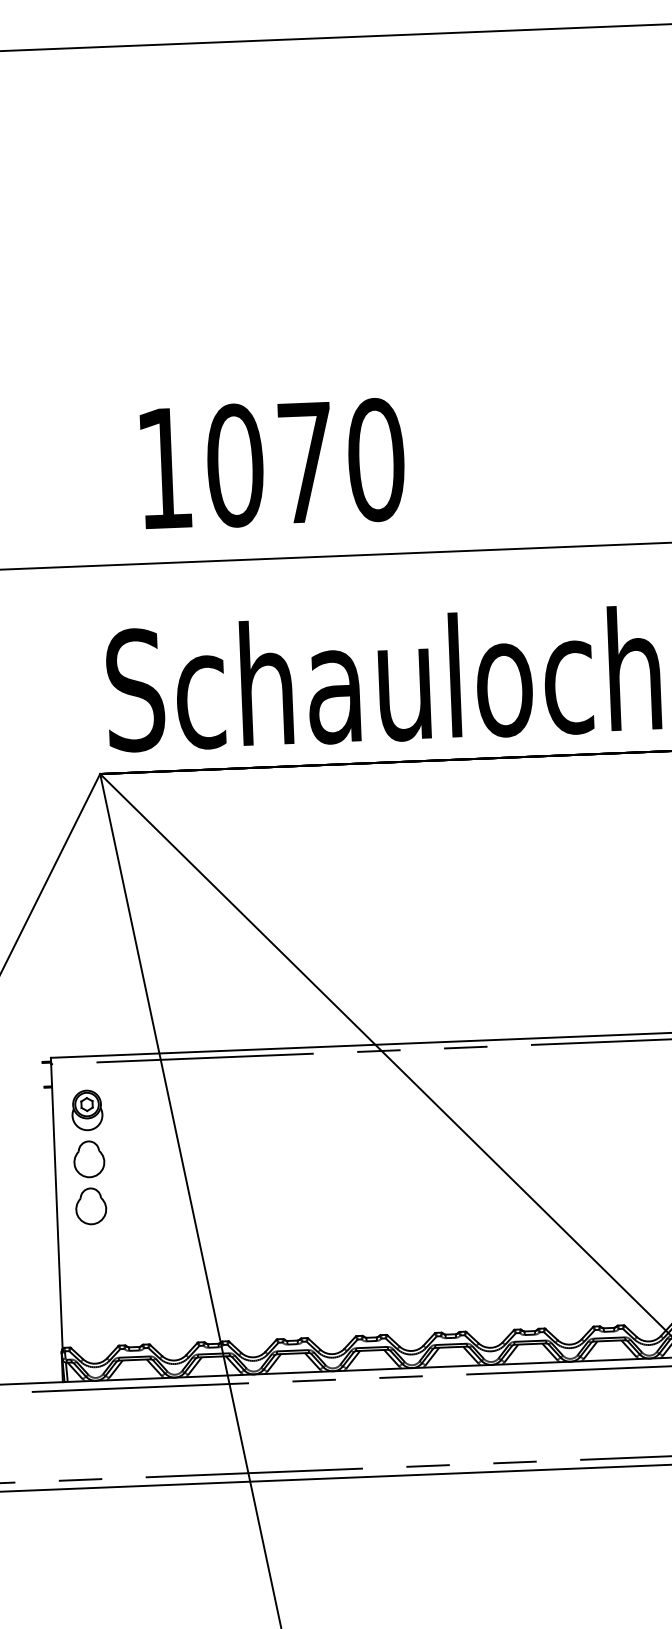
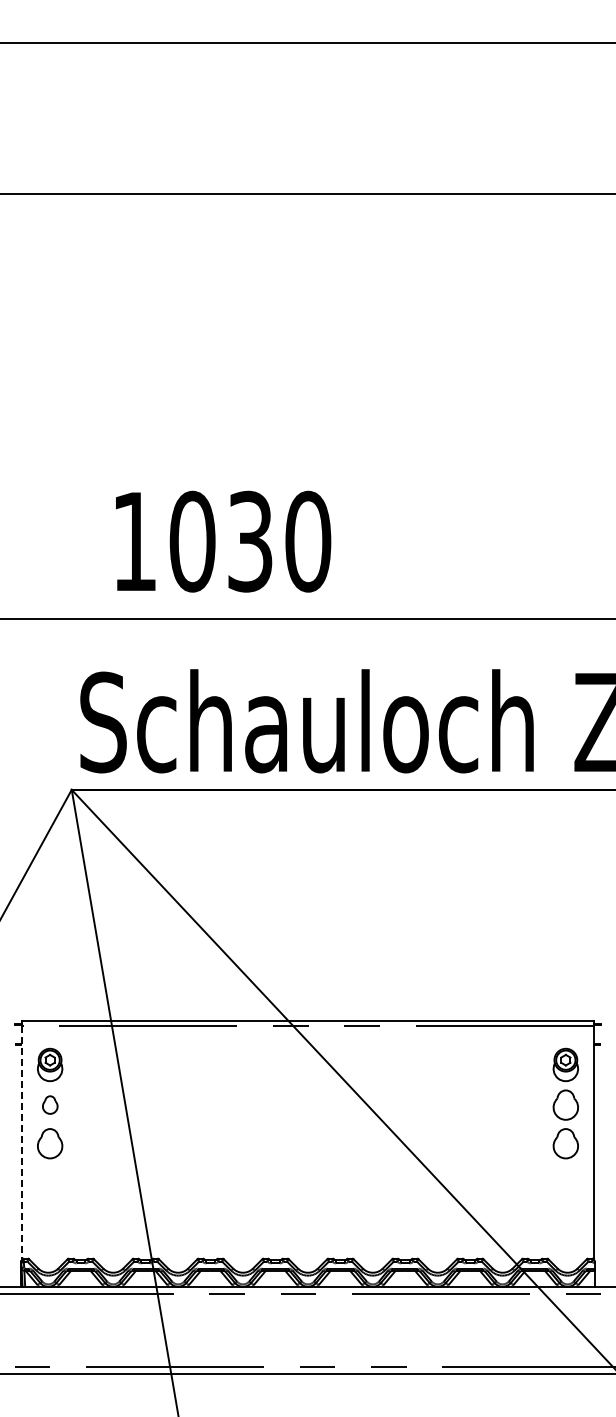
text: (305, 462) -> (250, 541), 1070 -> 1030
part: (89, 1158) -> (50, 1104), size x0.6
line: (57, 1206) -> (22, 1142), solid -> dashed

